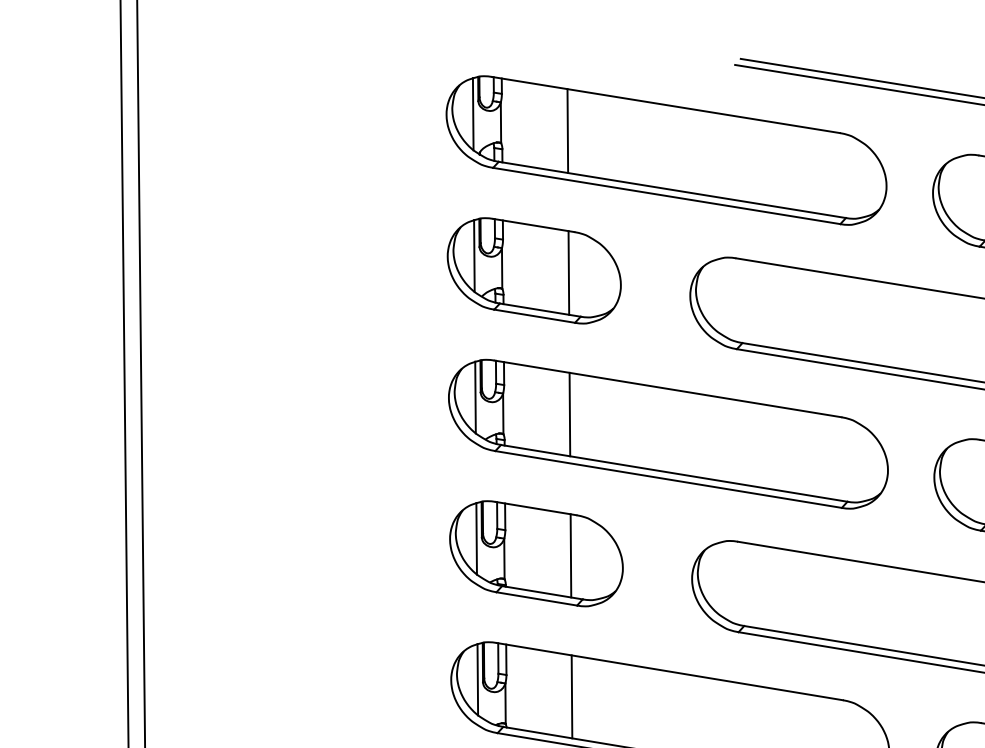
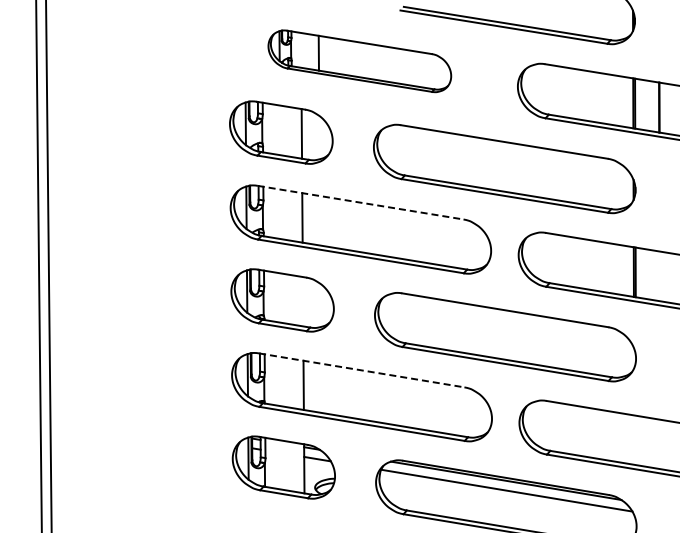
part: (666, 150) -> (359, 61), size x0.7
line: (669, 388) -> (361, 202), solid -> dashed
line: (569, 555) -> (302, 301), removed
line: (671, 671) -> (362, 370), solid -> dashed

